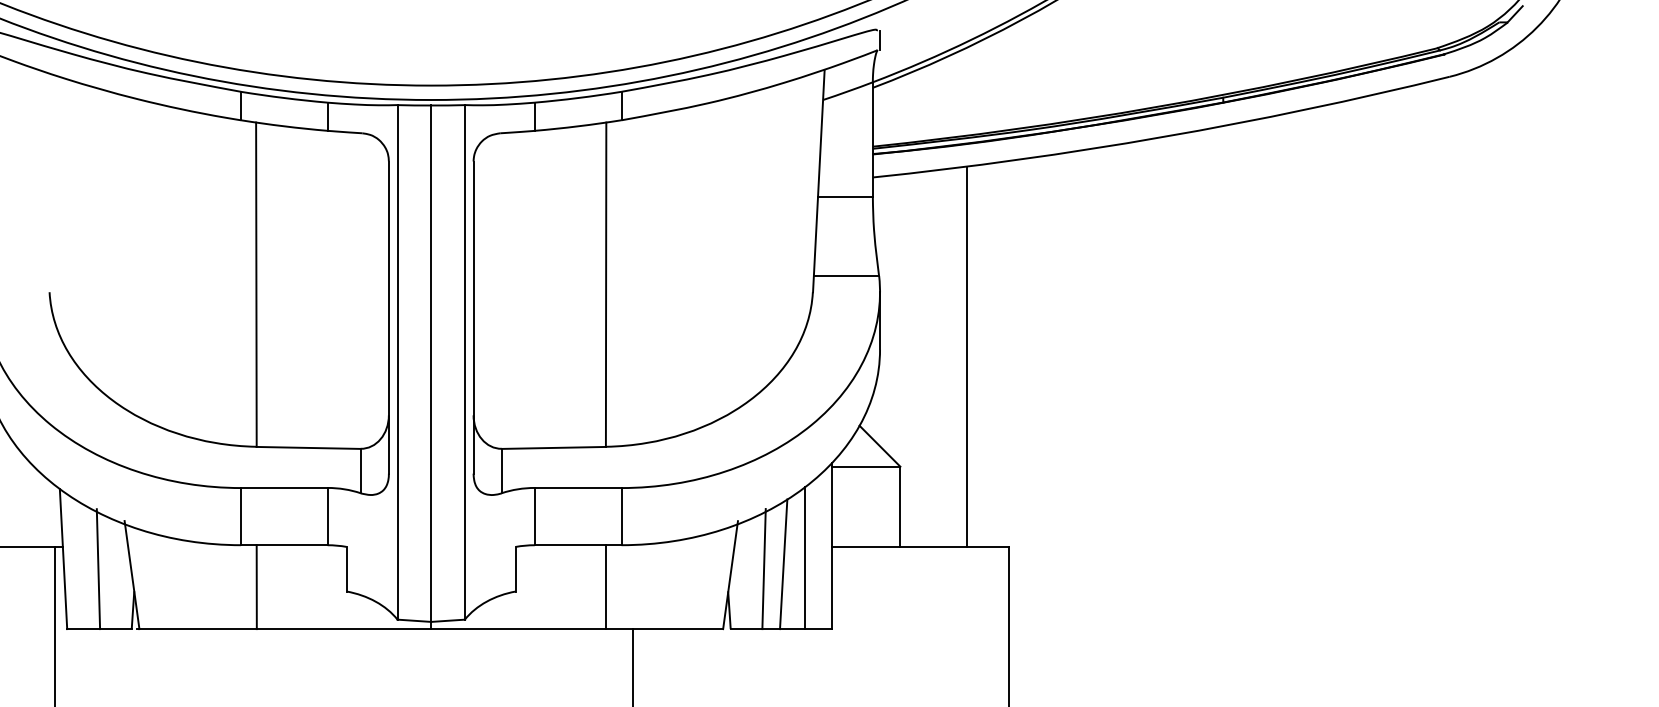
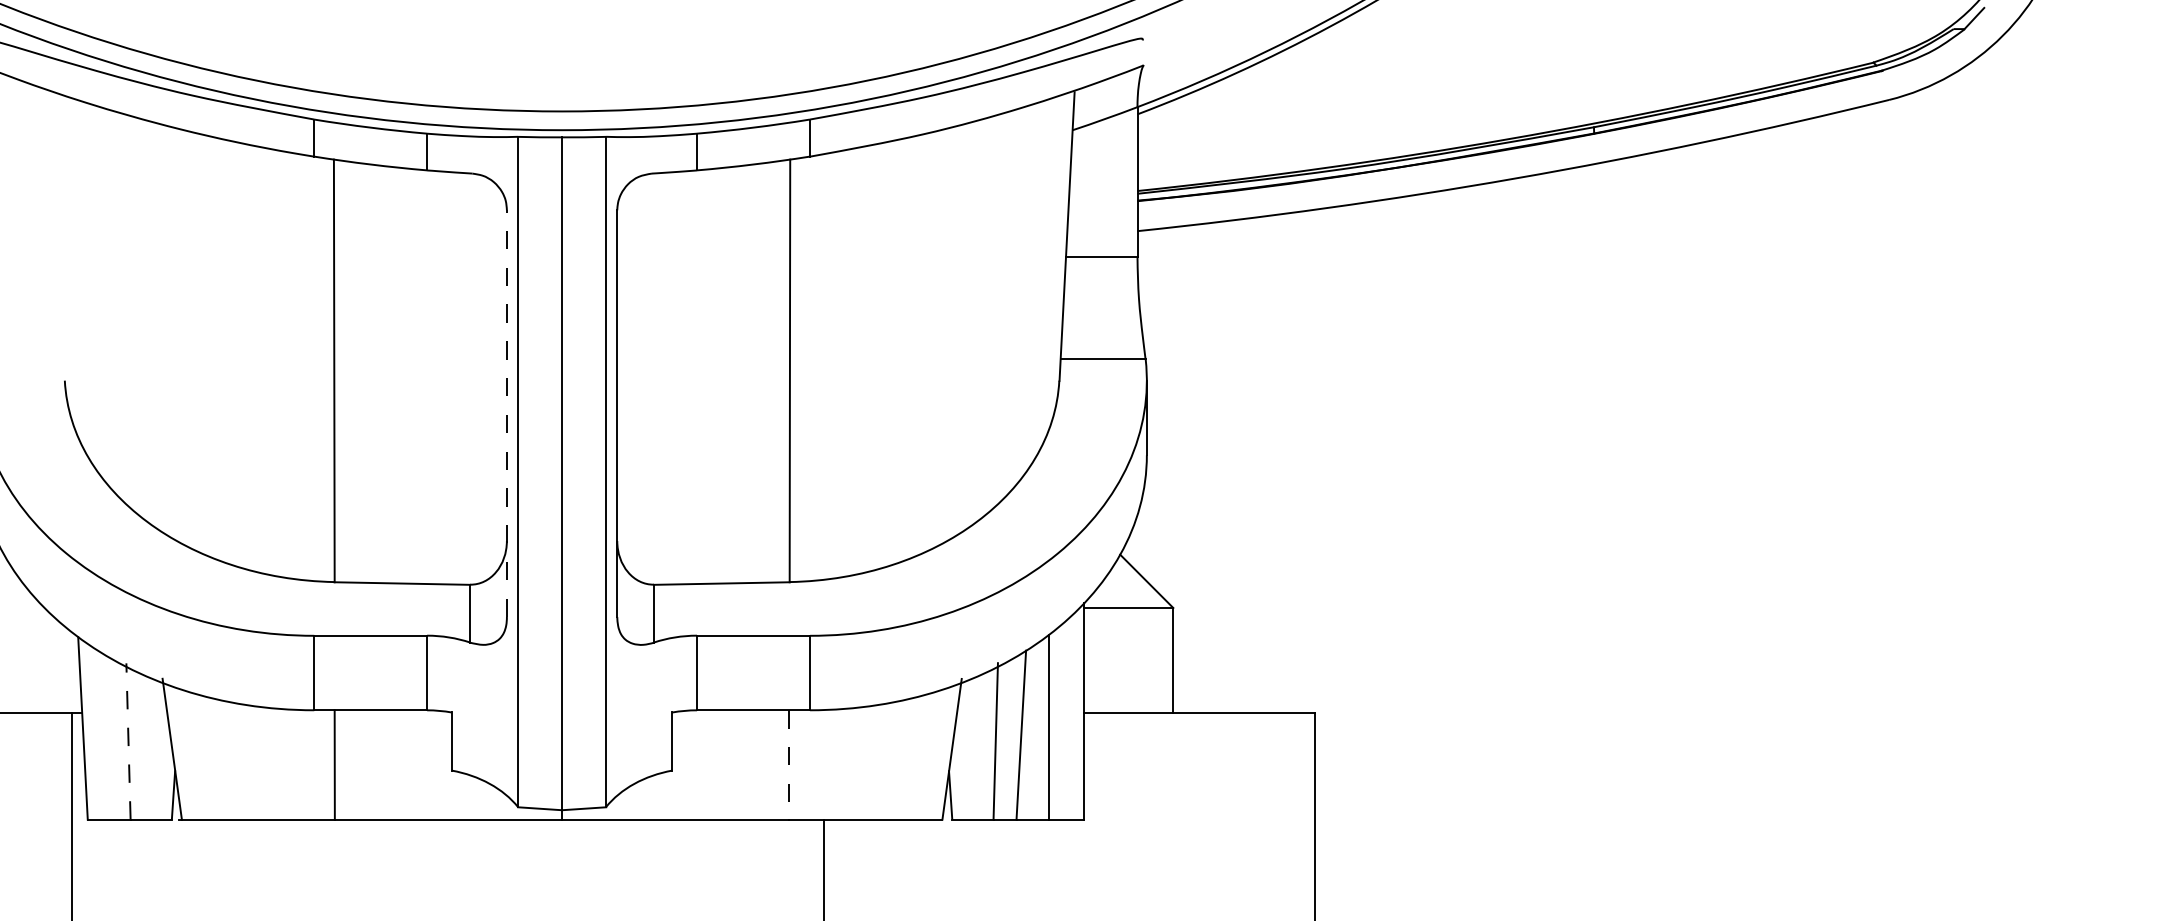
line: (879, 40) -> (1146, 52), removed
line: (388, 317) -> (506, 413), solid -> dashed
line: (967, 356) -> (1260, 464), removed
line: (98, 568) -> (128, 740), solid -> dashed
line: (605, 586) -> (789, 764), solid -> dashed

